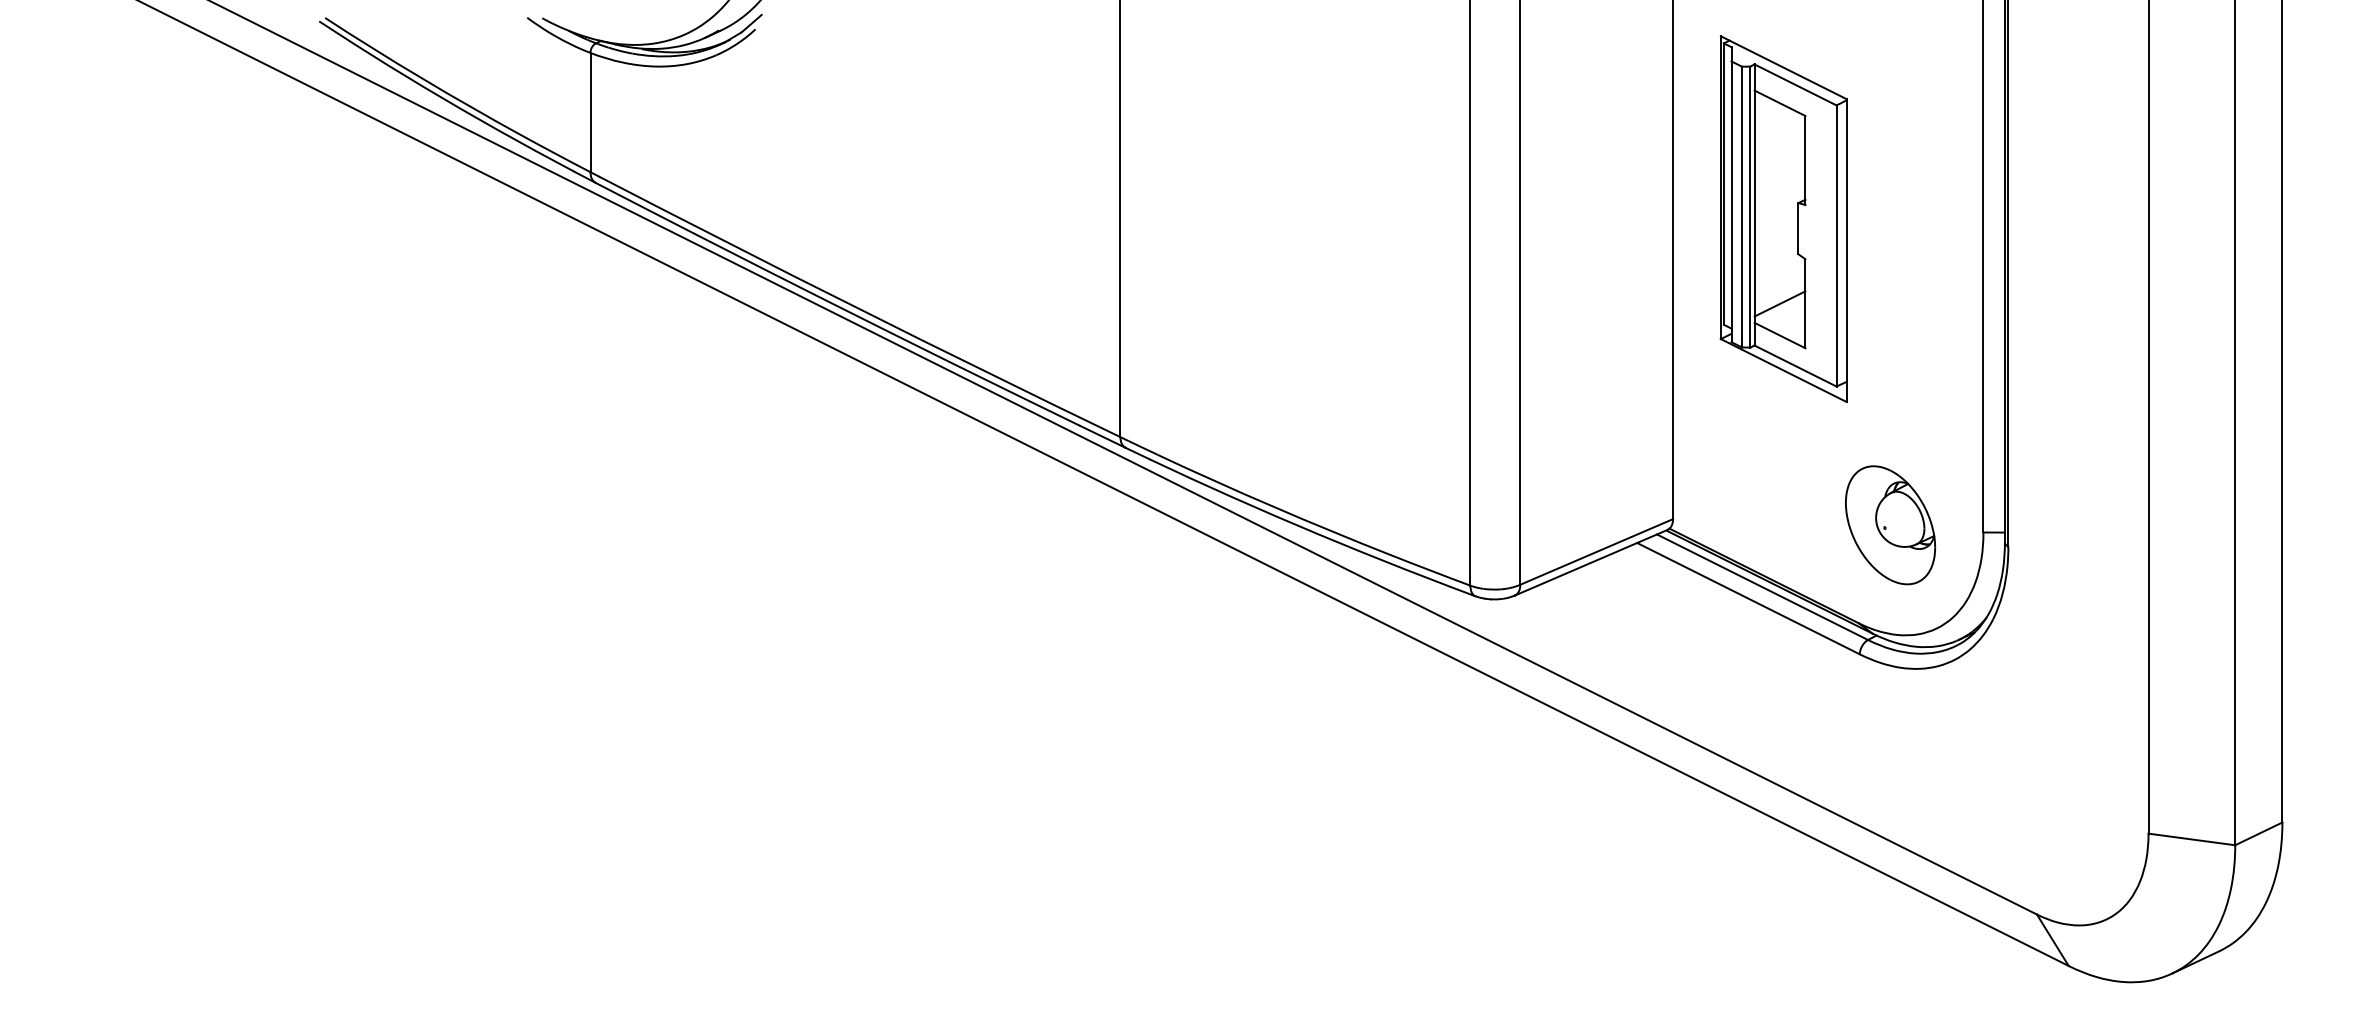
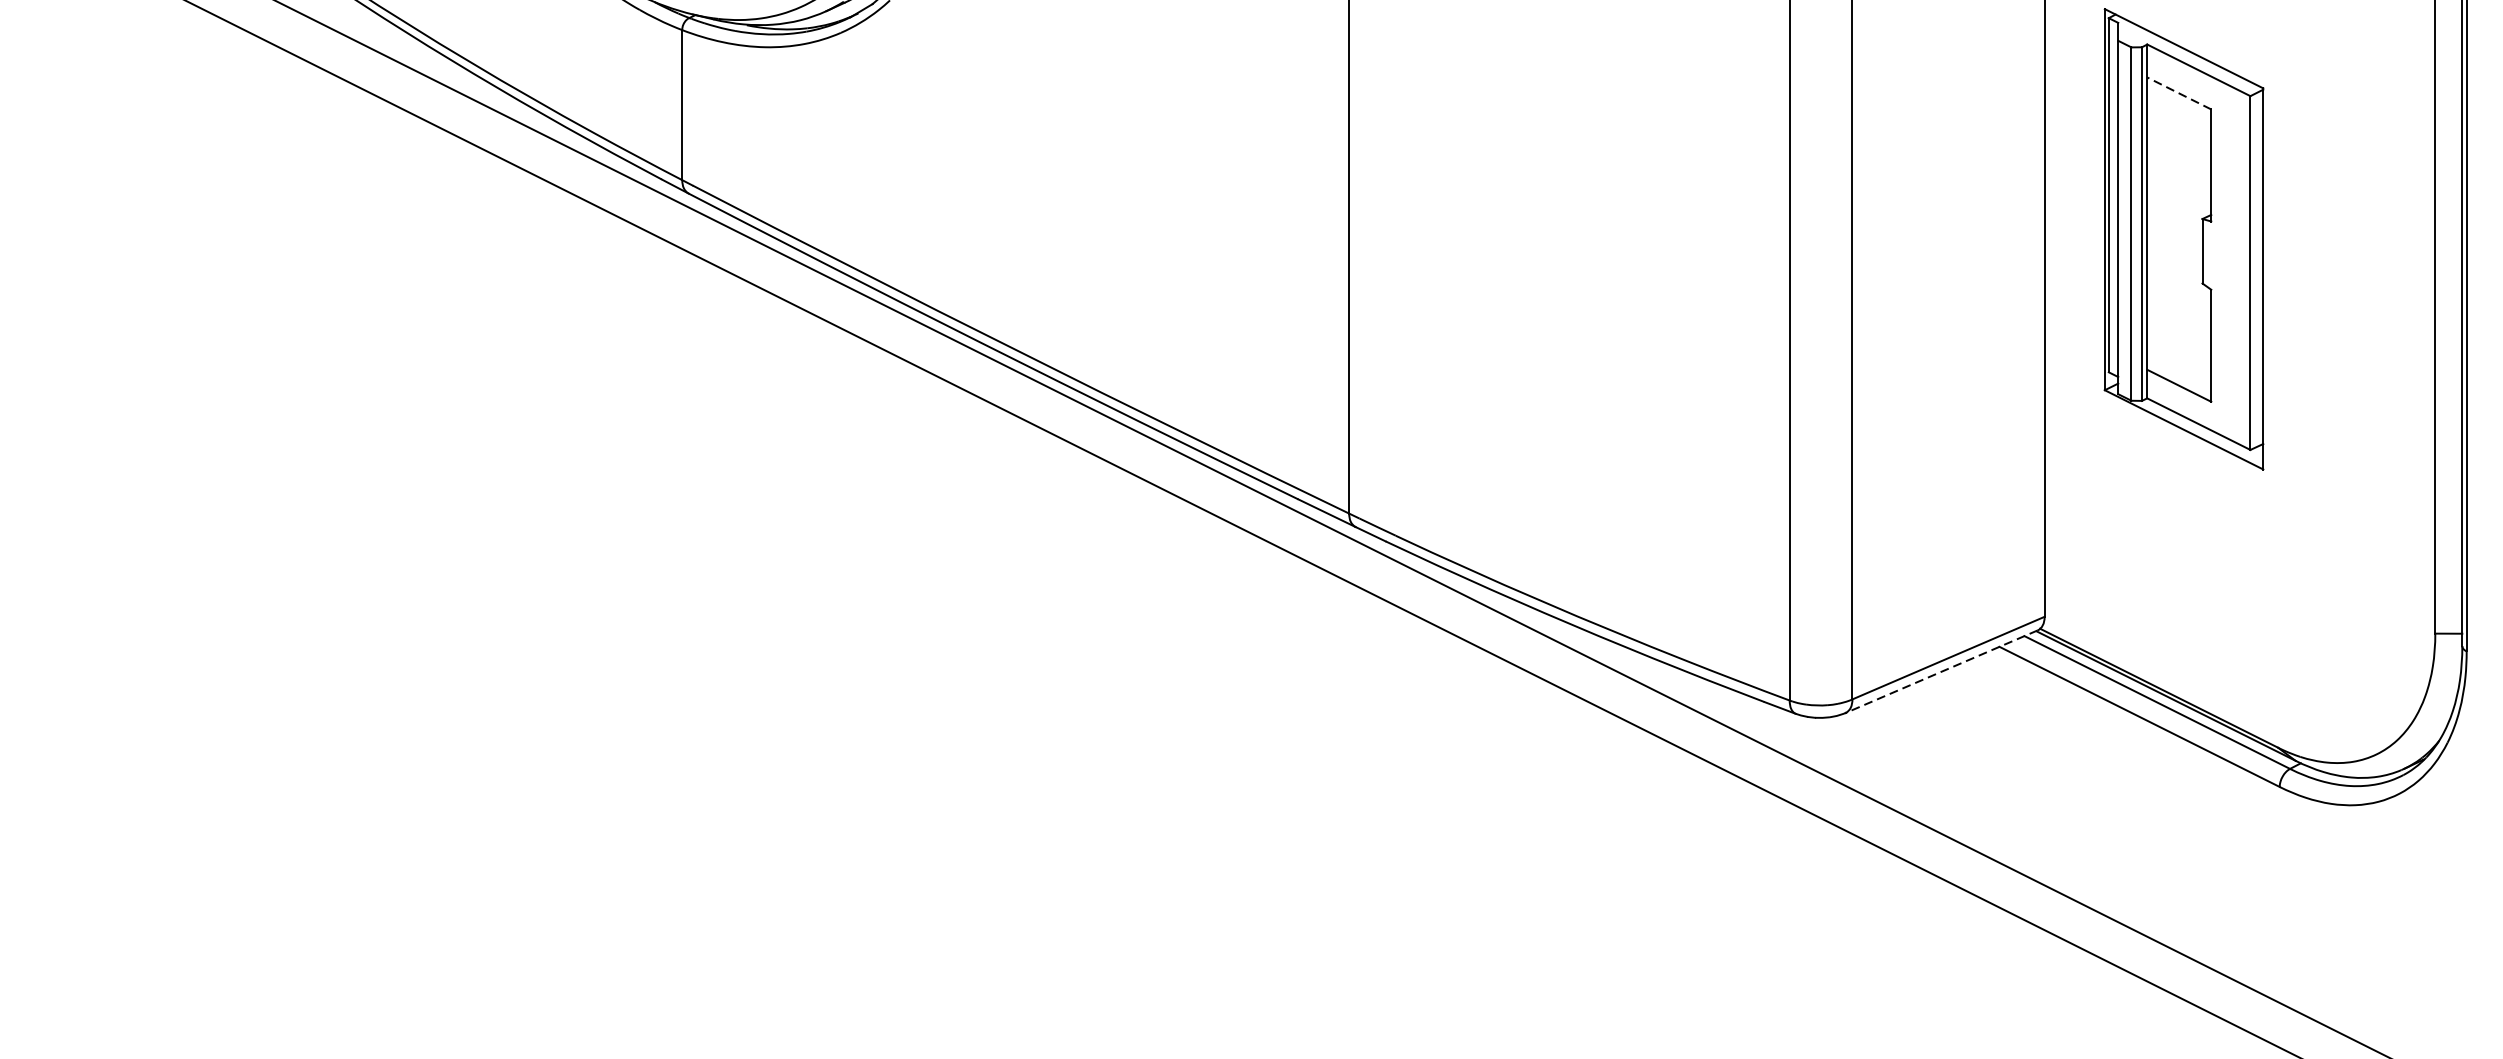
line: (1779, 103) -> (2178, 93), solid -> dashed
line: (1779, 303) -> (2178, 345), removed
part: (1890, 525) -> (2318, 624), removed
line: (1590, 562) -> (1940, 671), solid -> dashed

